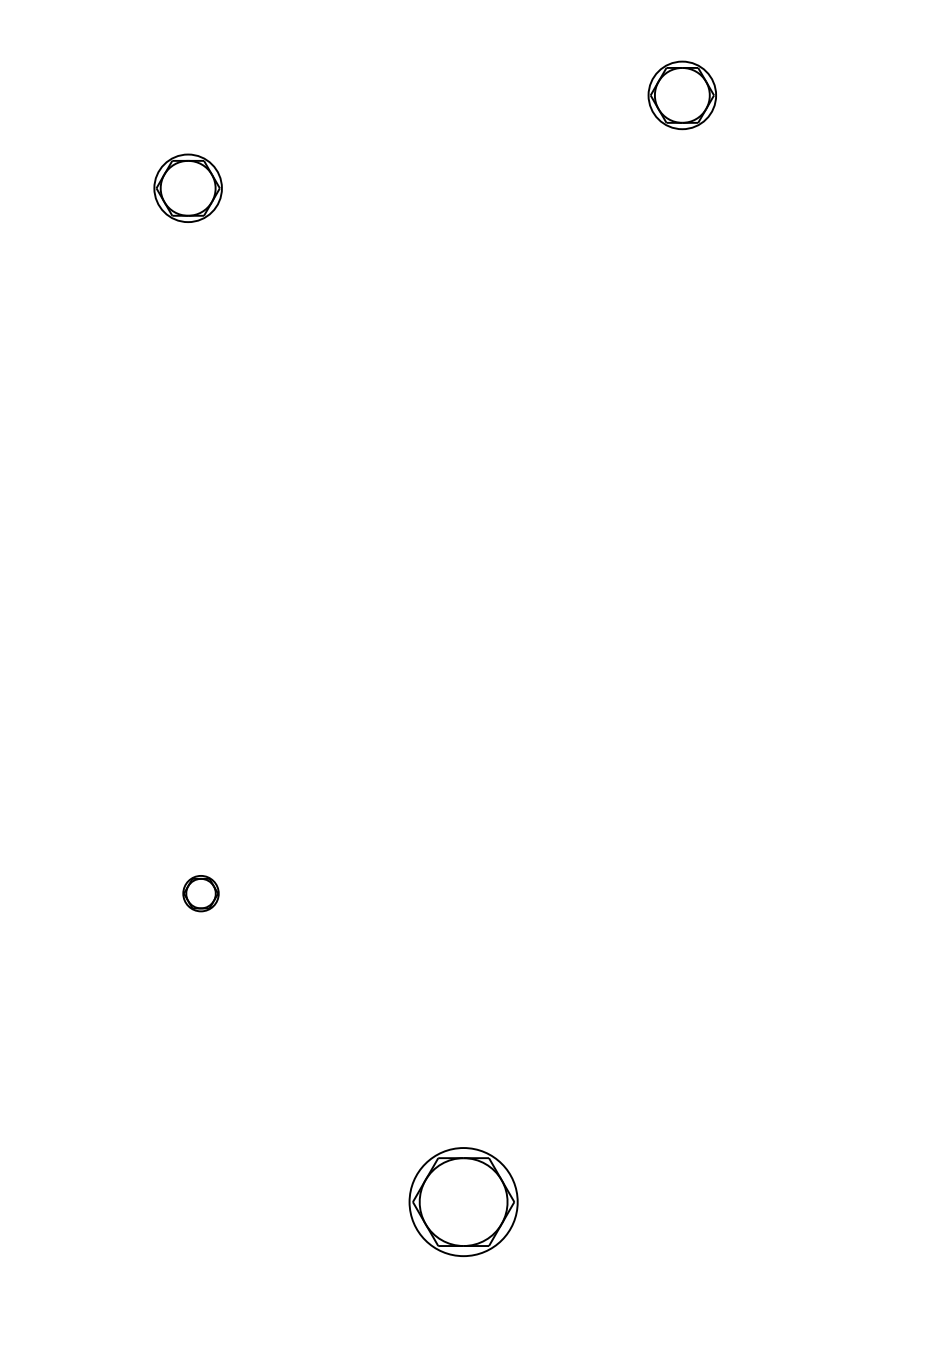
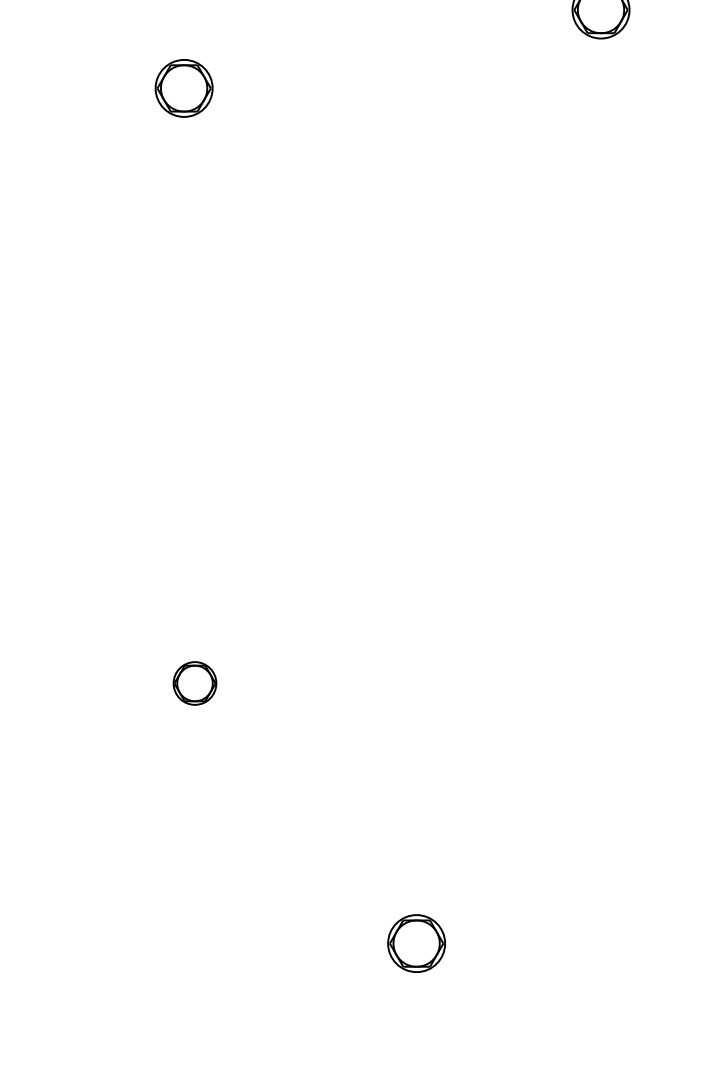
part: (200, 893) -> (194, 683), size x1.43
part: (463, 1201) -> (416, 943), size x0.62

